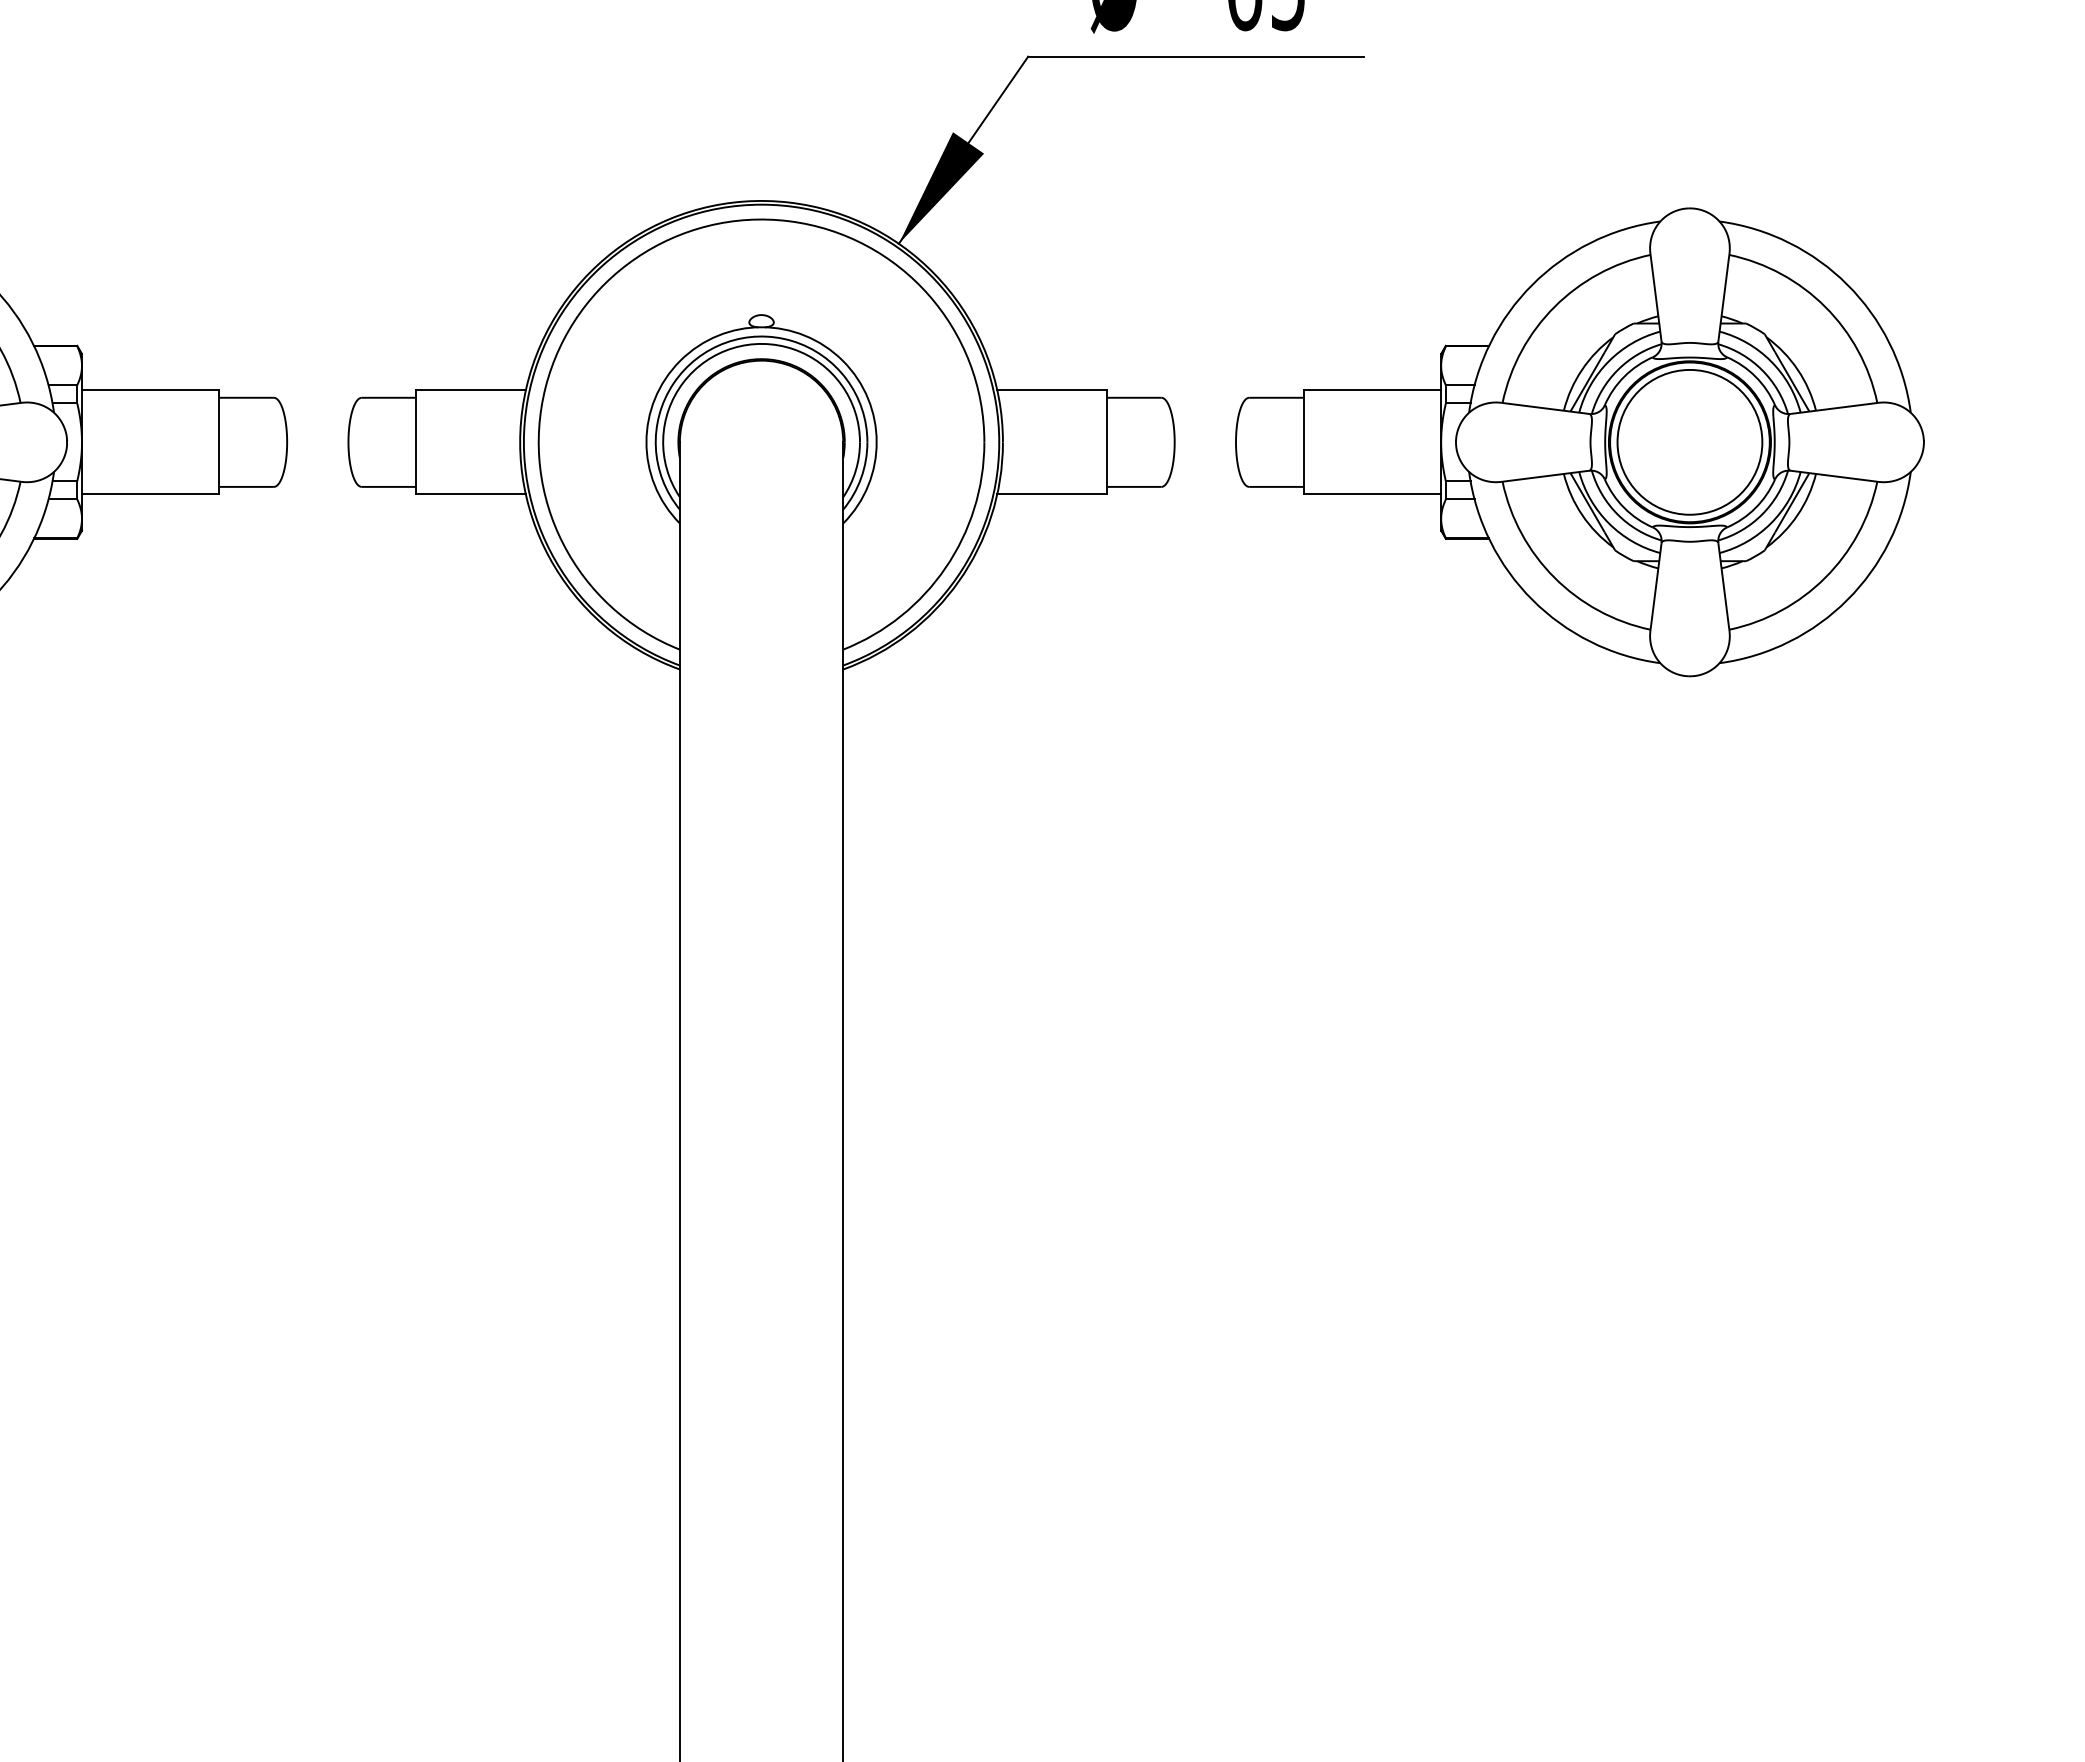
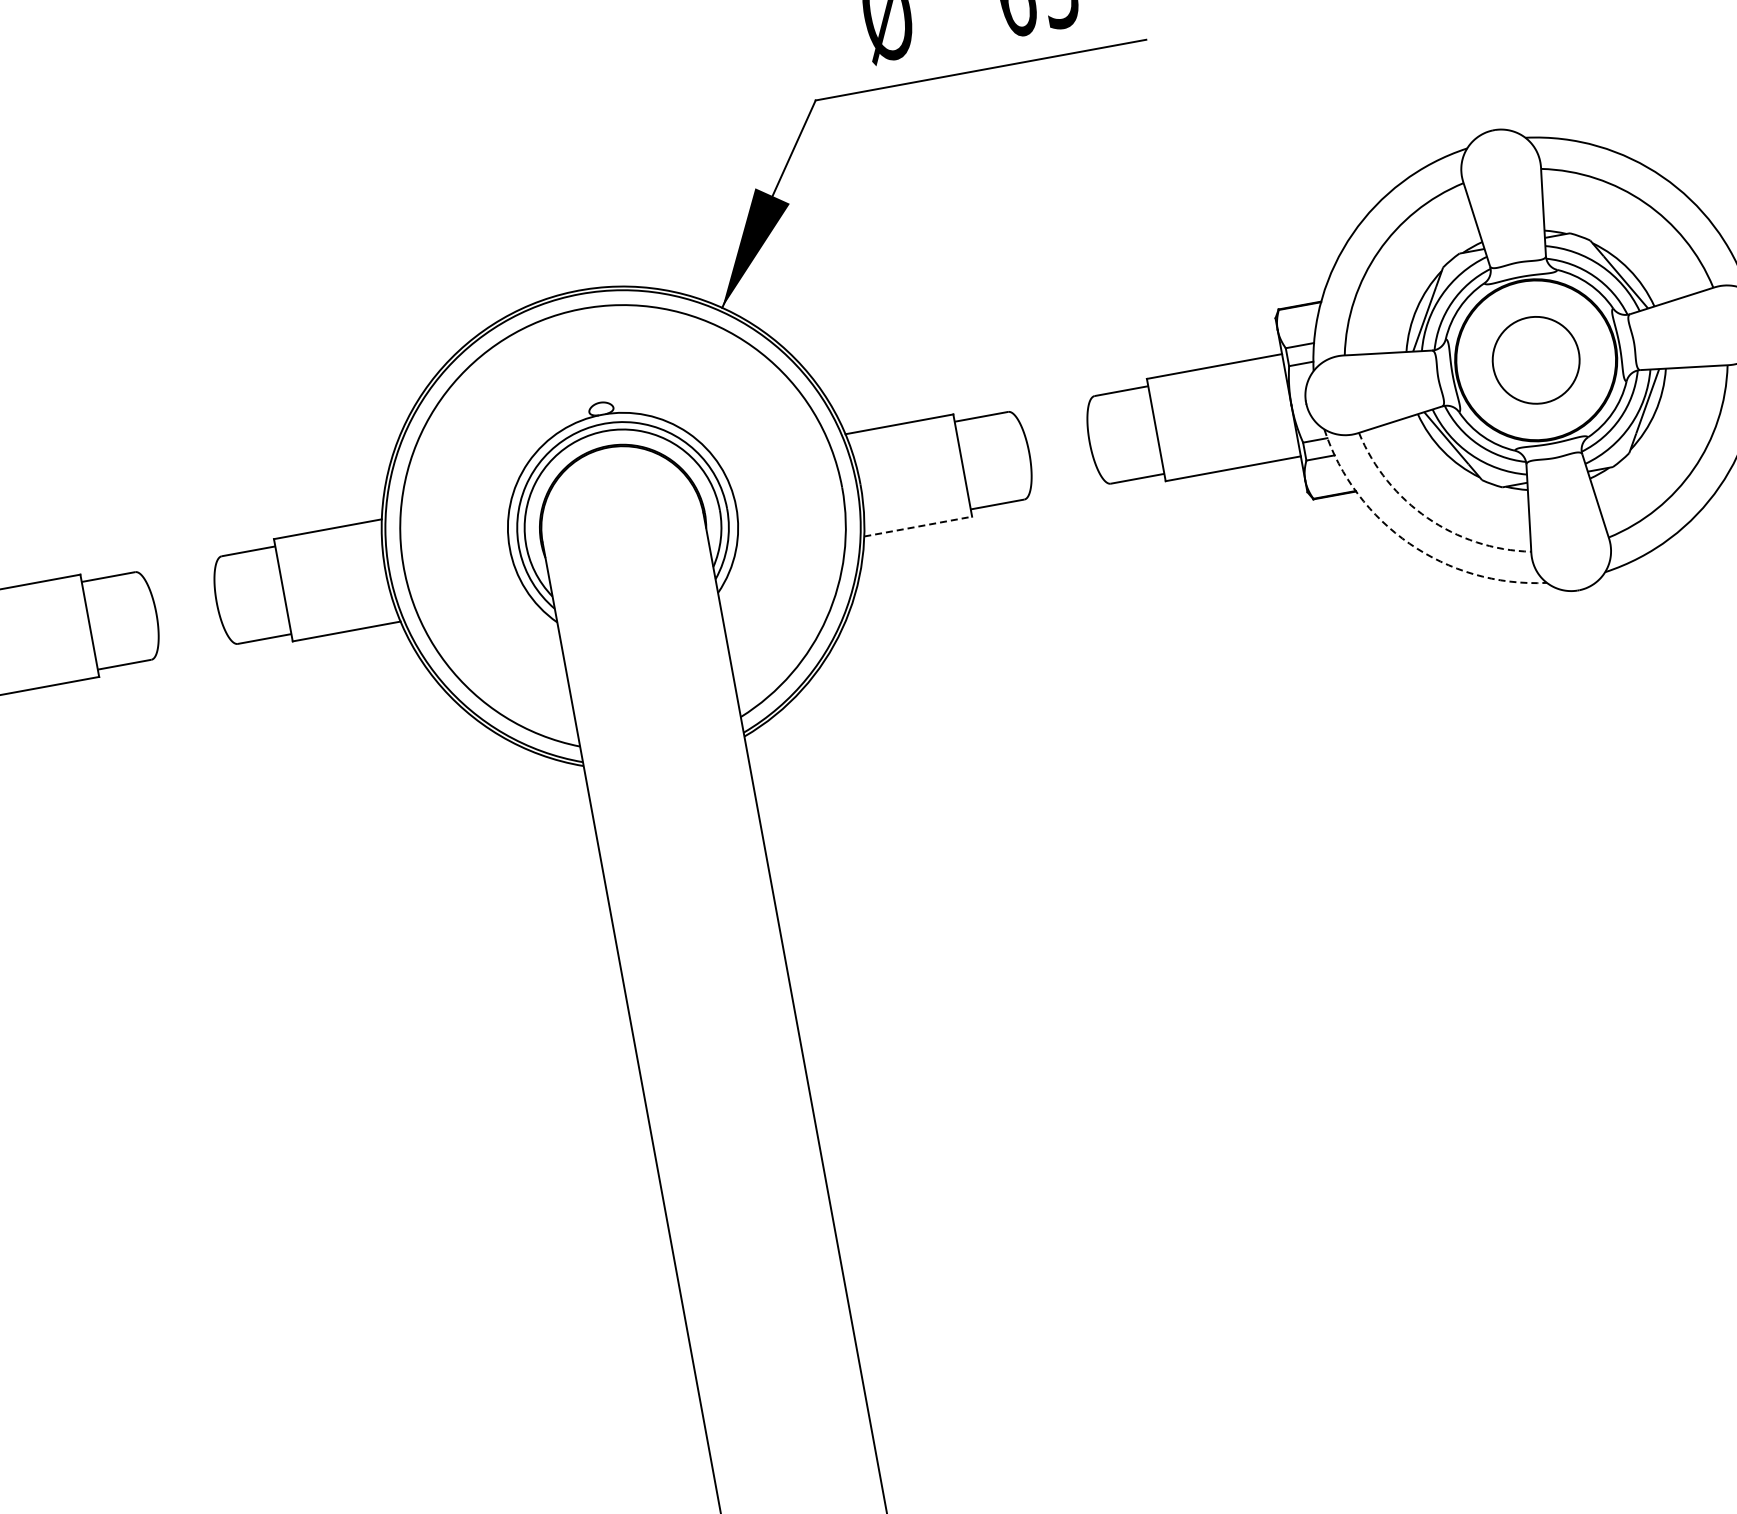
circle: (1689, 441) -> (1535, 359), size x0.6
line: (1052, 494) -> (918, 526), solid -> dashed
arc: (1554, 577) -> (1427, 517), solid -> dashed
arc: (1532, 599) -> (1409, 543), solid -> dashed

